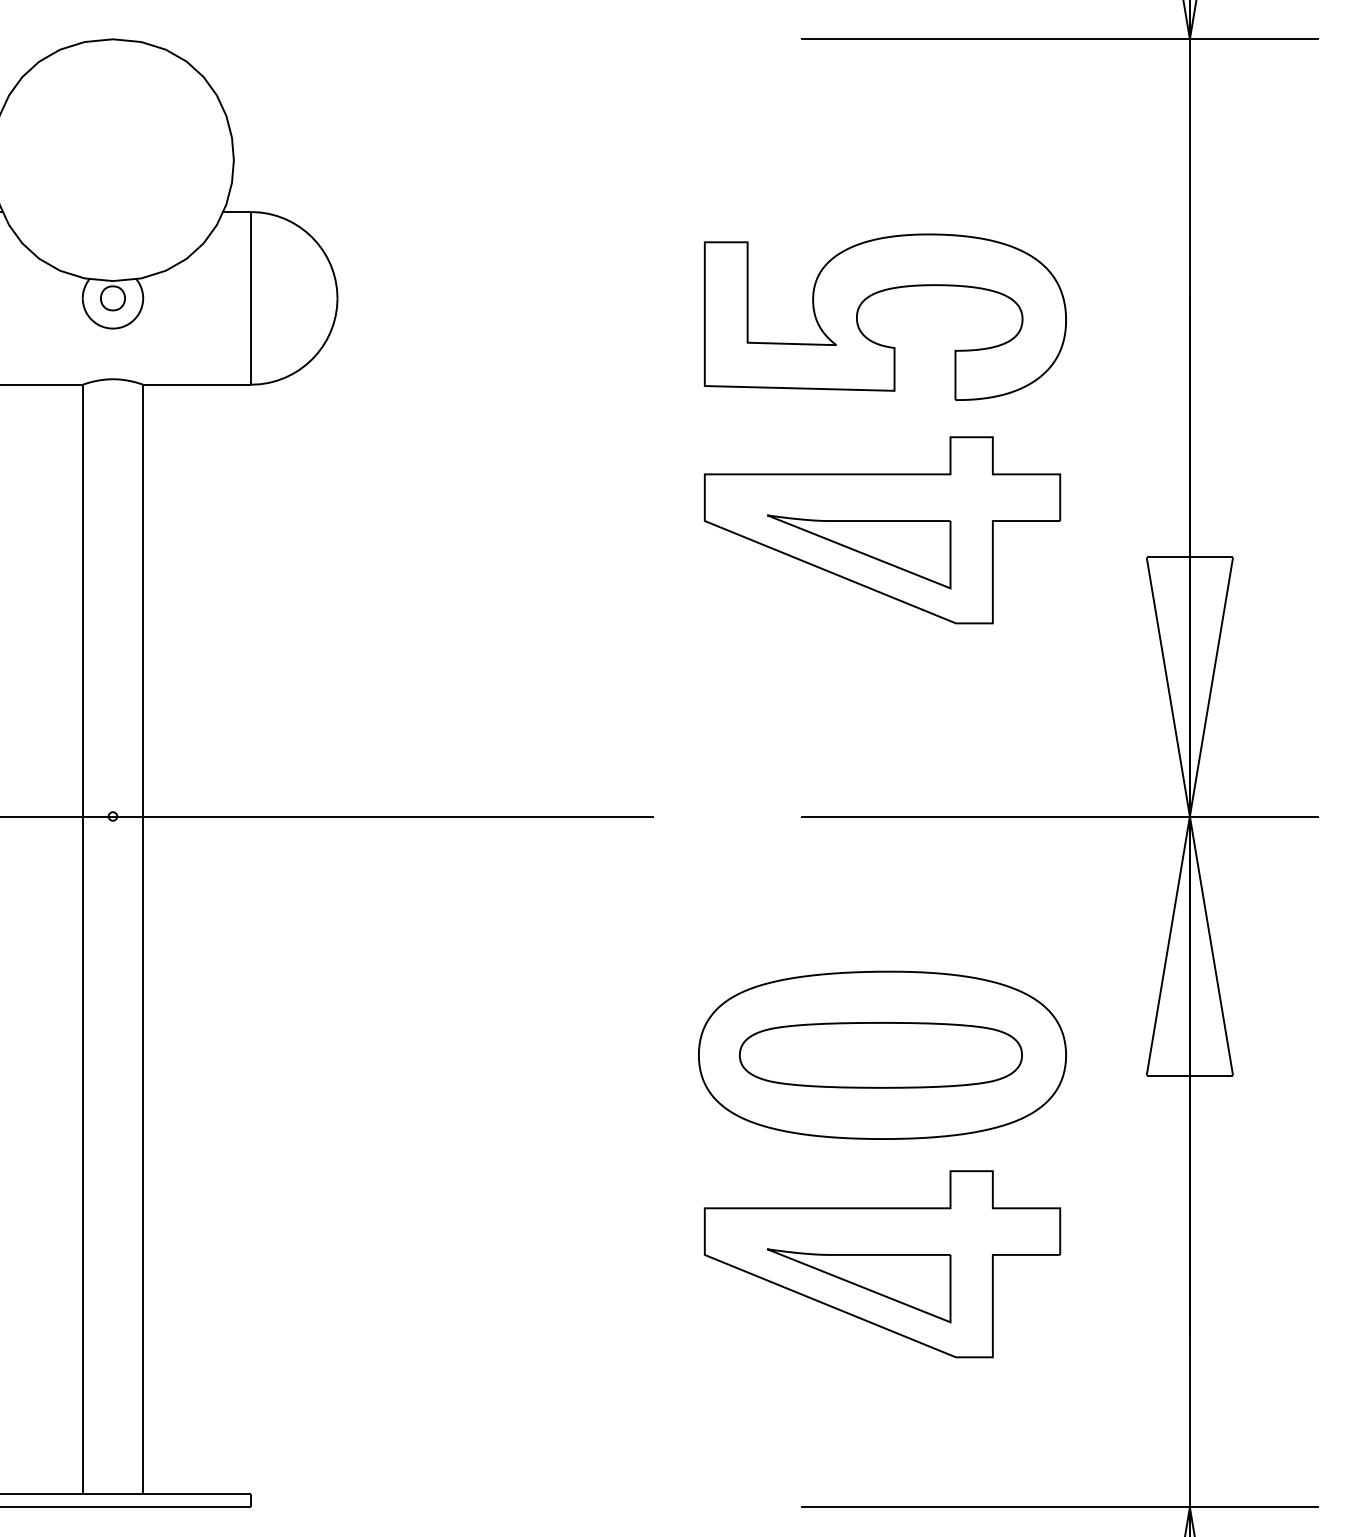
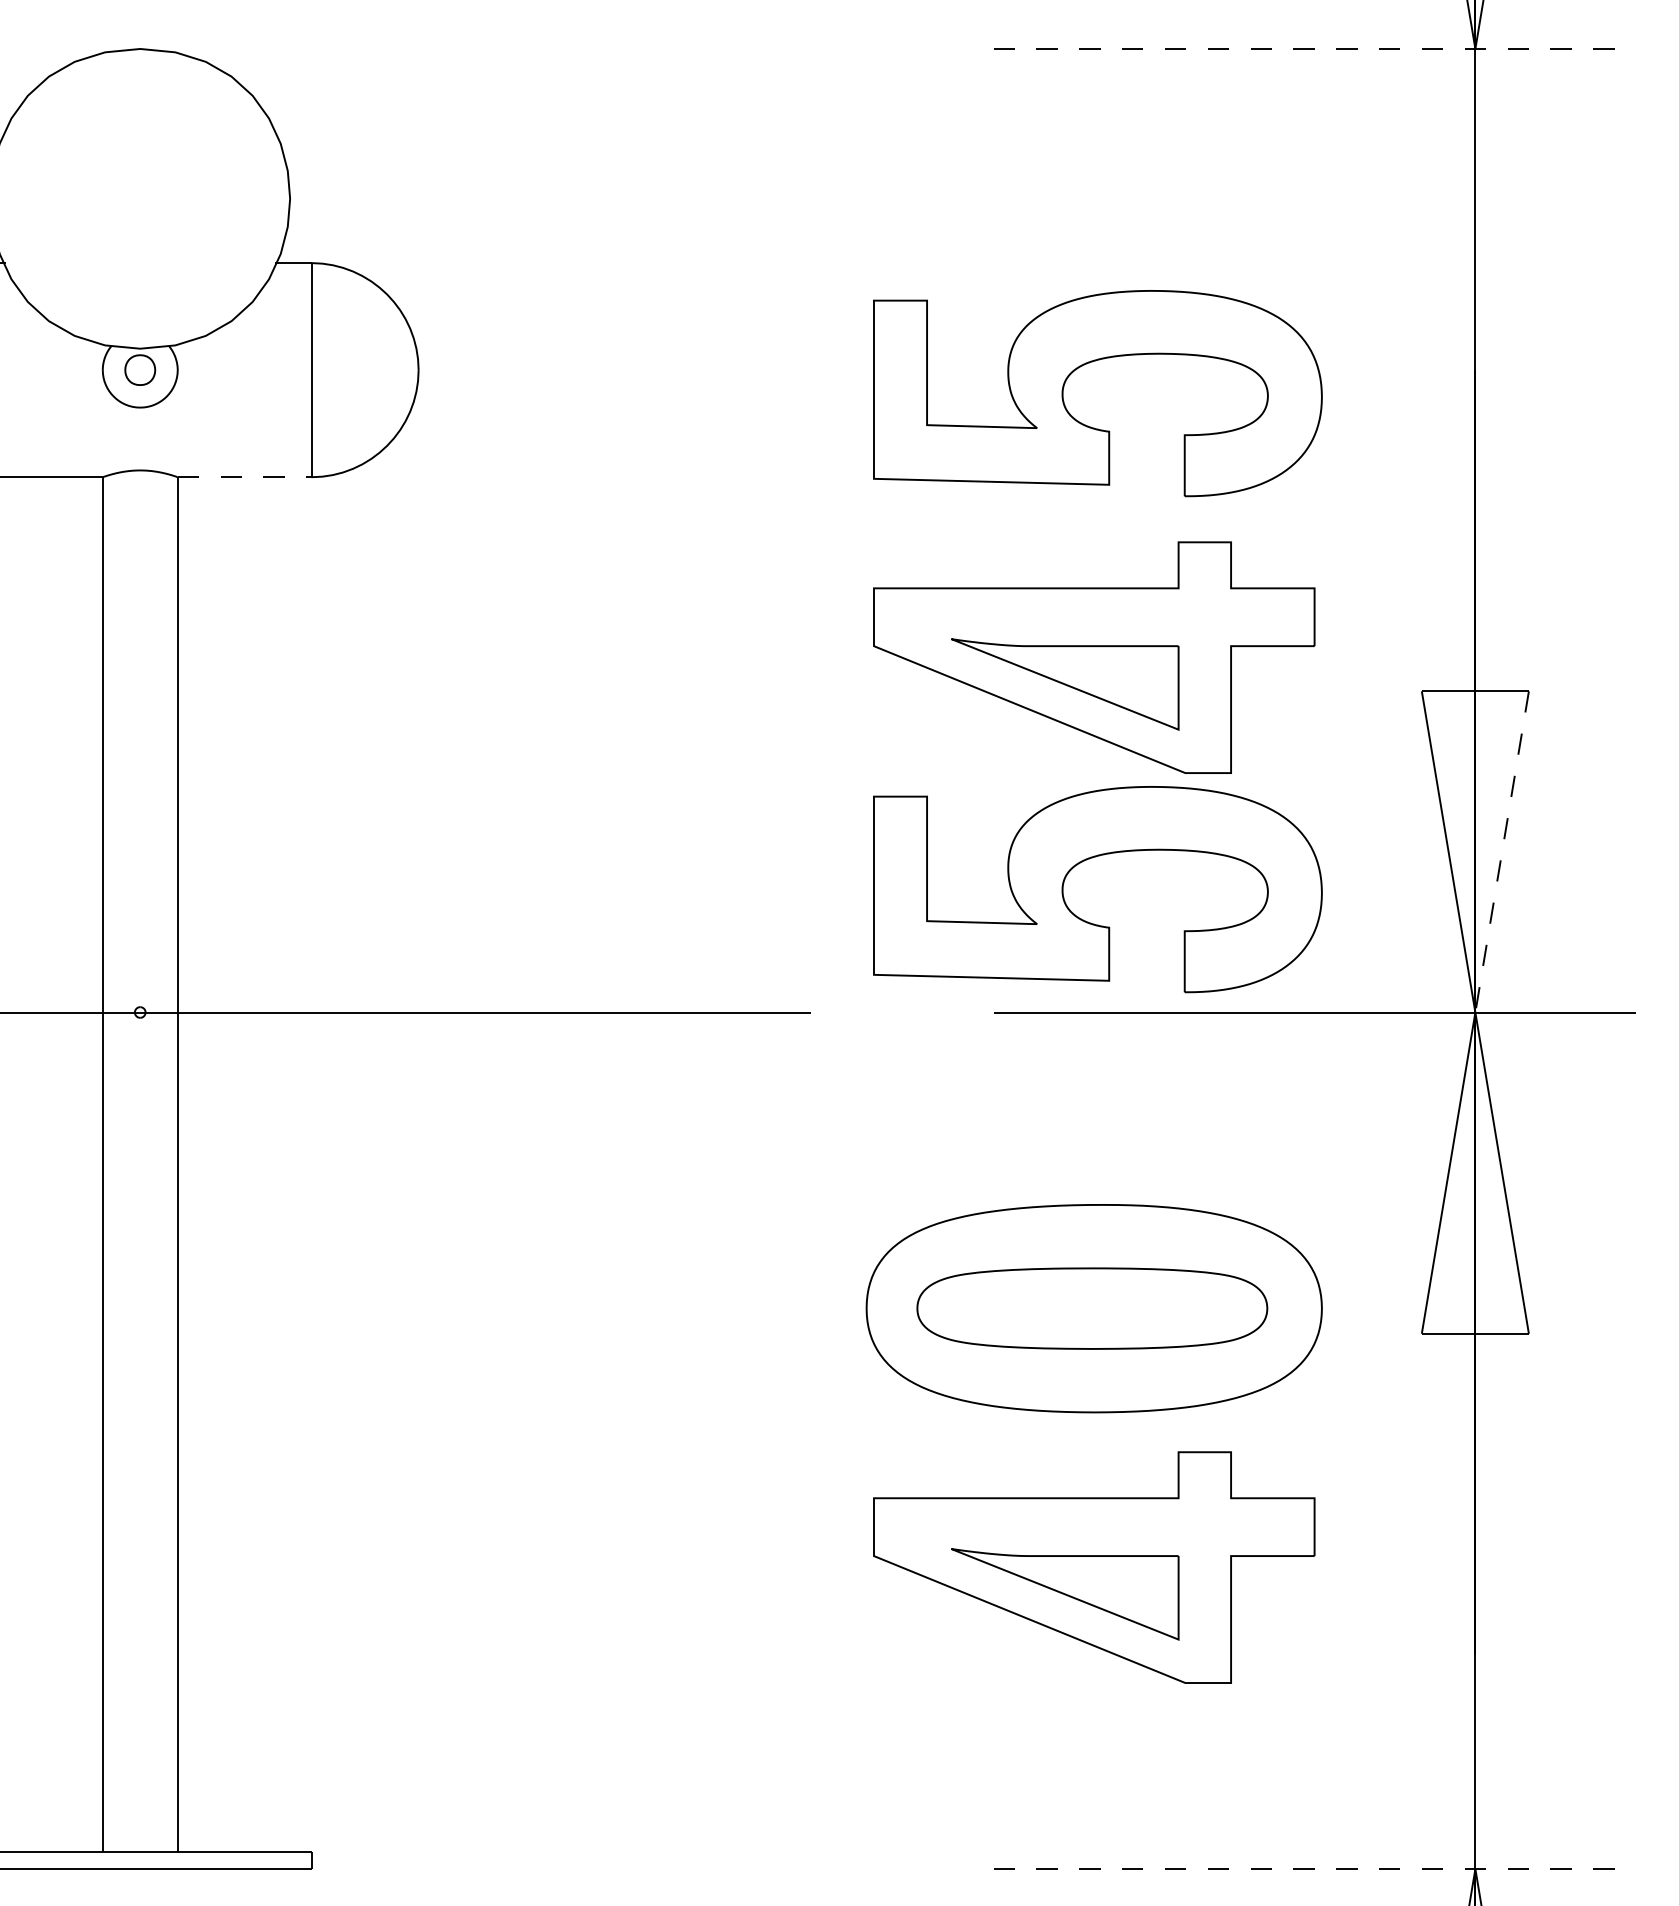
line: (1060, 38) -> (1315, 48), solid -> dashed
line: (197, 384) -> (244, 477), solid -> dashed
line: (1211, 686) -> (1502, 851), solid -> dashed
part: (874, 694) -> (1084, 861), added
line: (1060, 1507) -> (1315, 1869), solid -> dashed

